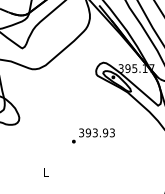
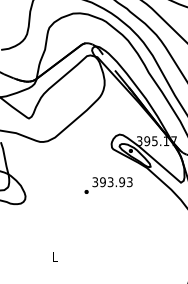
text: (93, 135) -> (108, 185), moved

